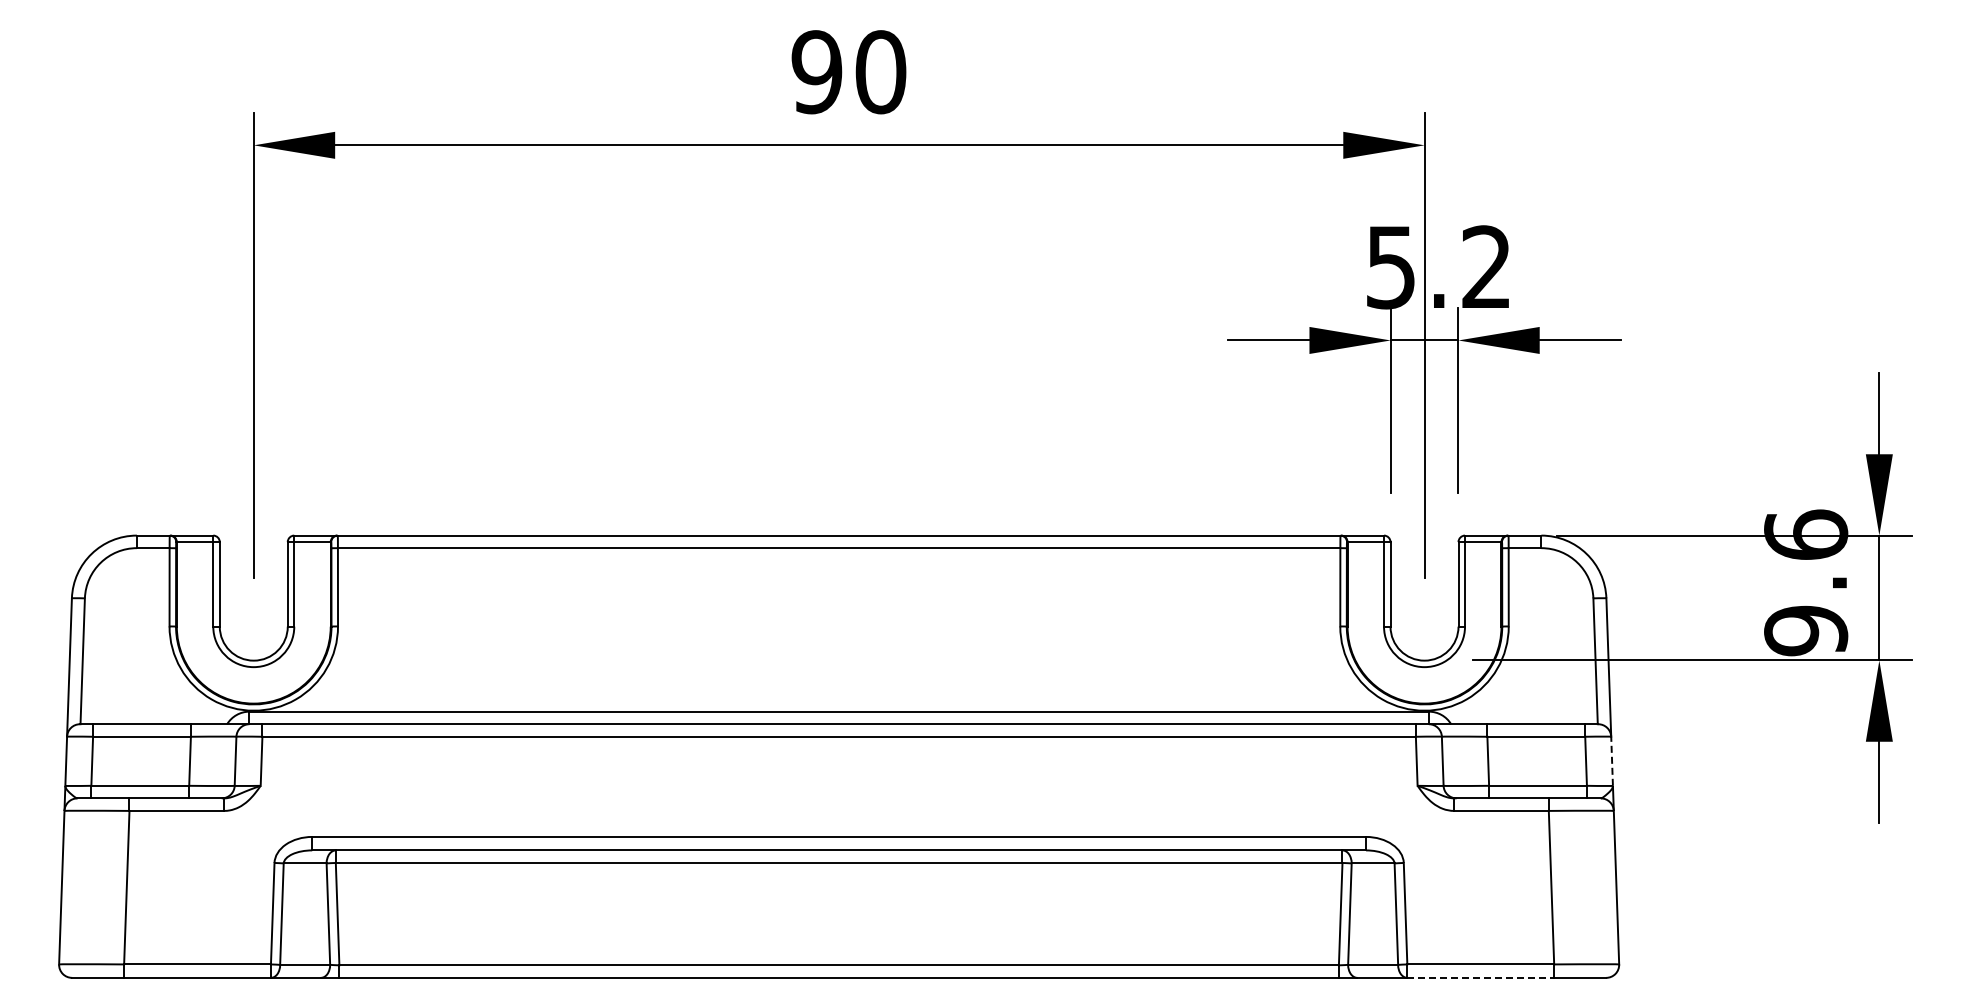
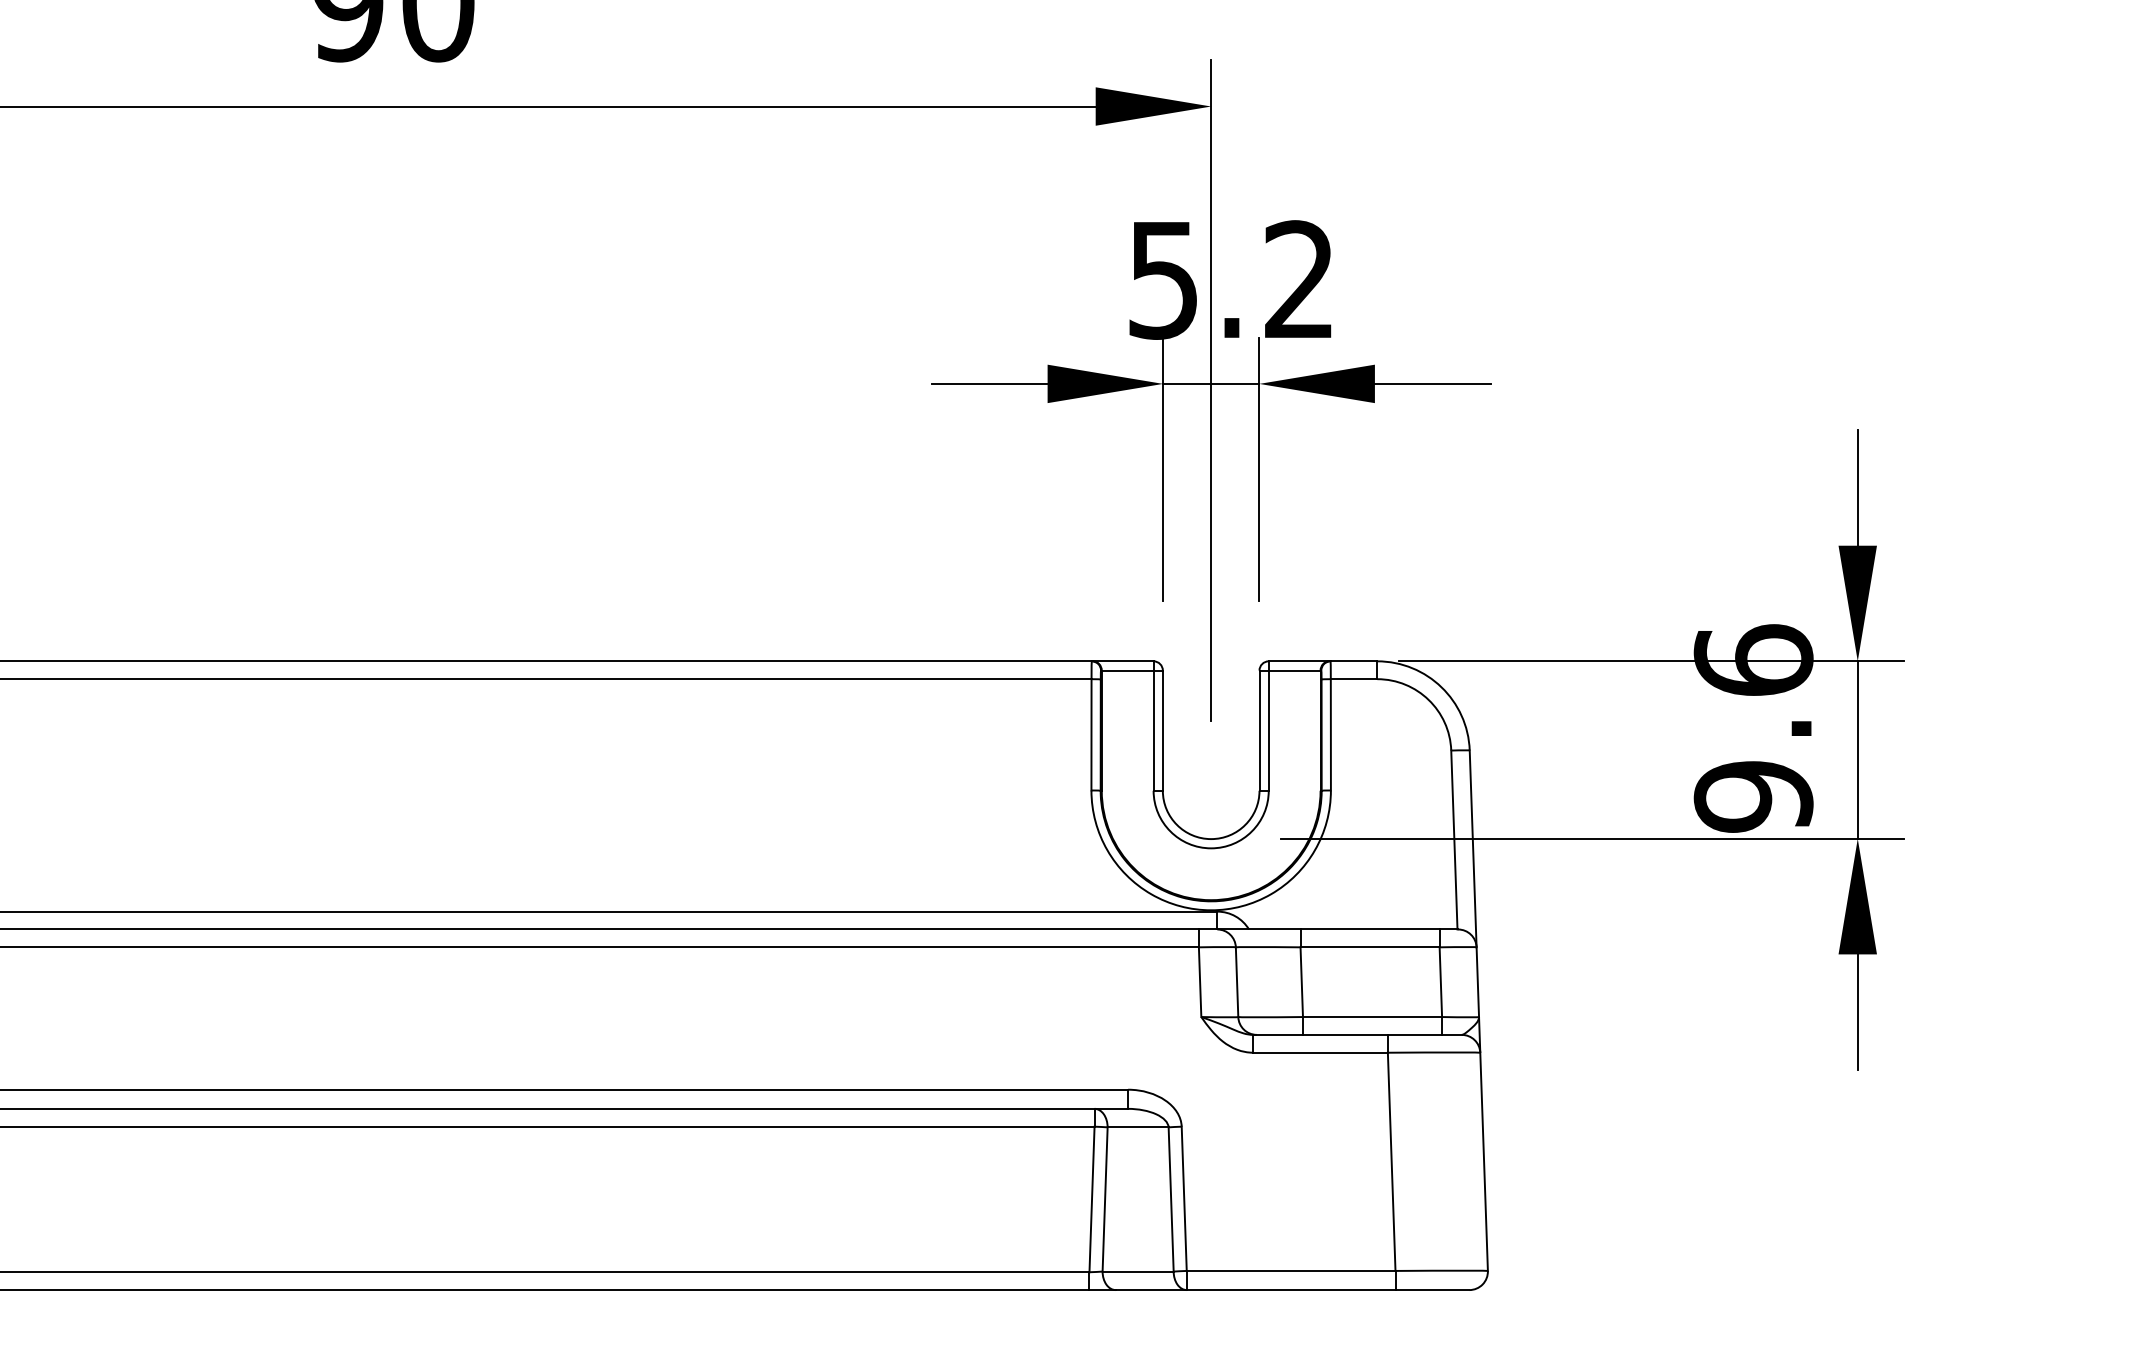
line: (1612, 761) -> (1478, 982), dashed -> solid
line: (1481, 977) -> (1292, 1289), dashed -> solid

